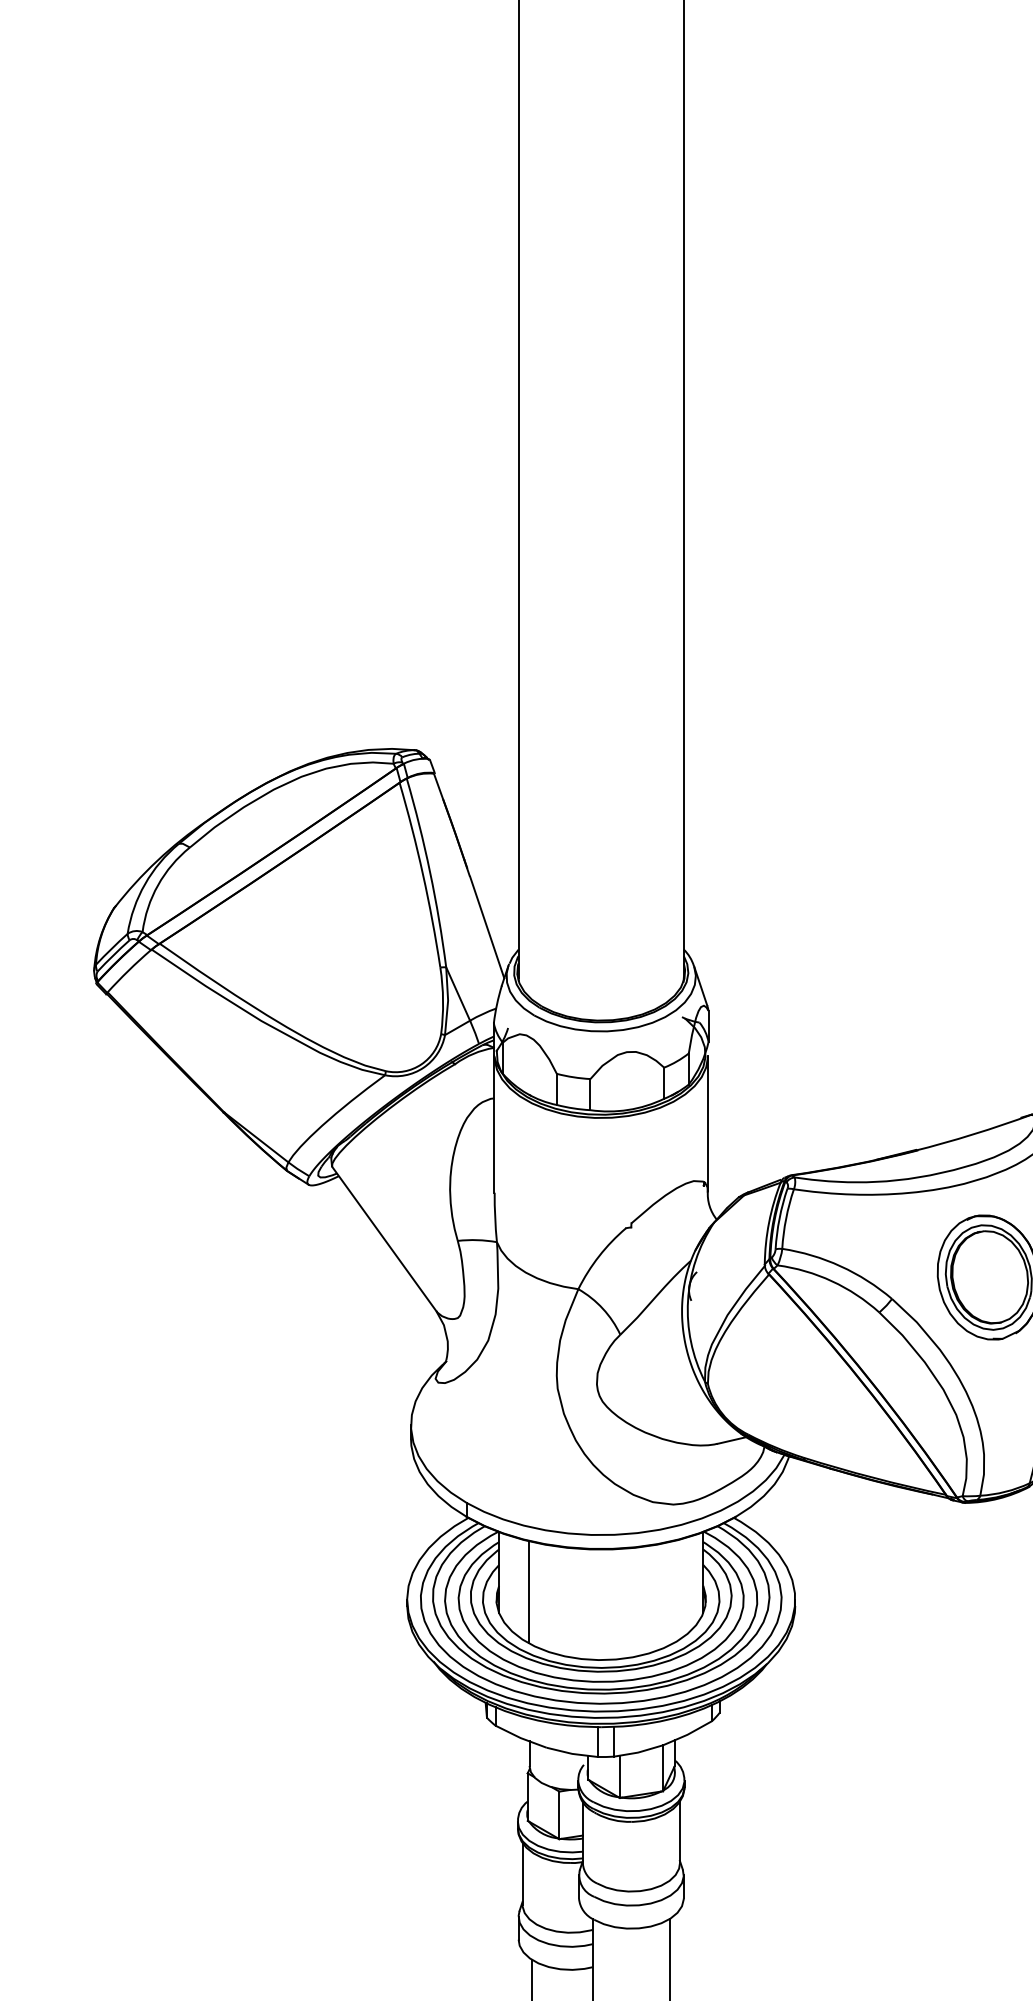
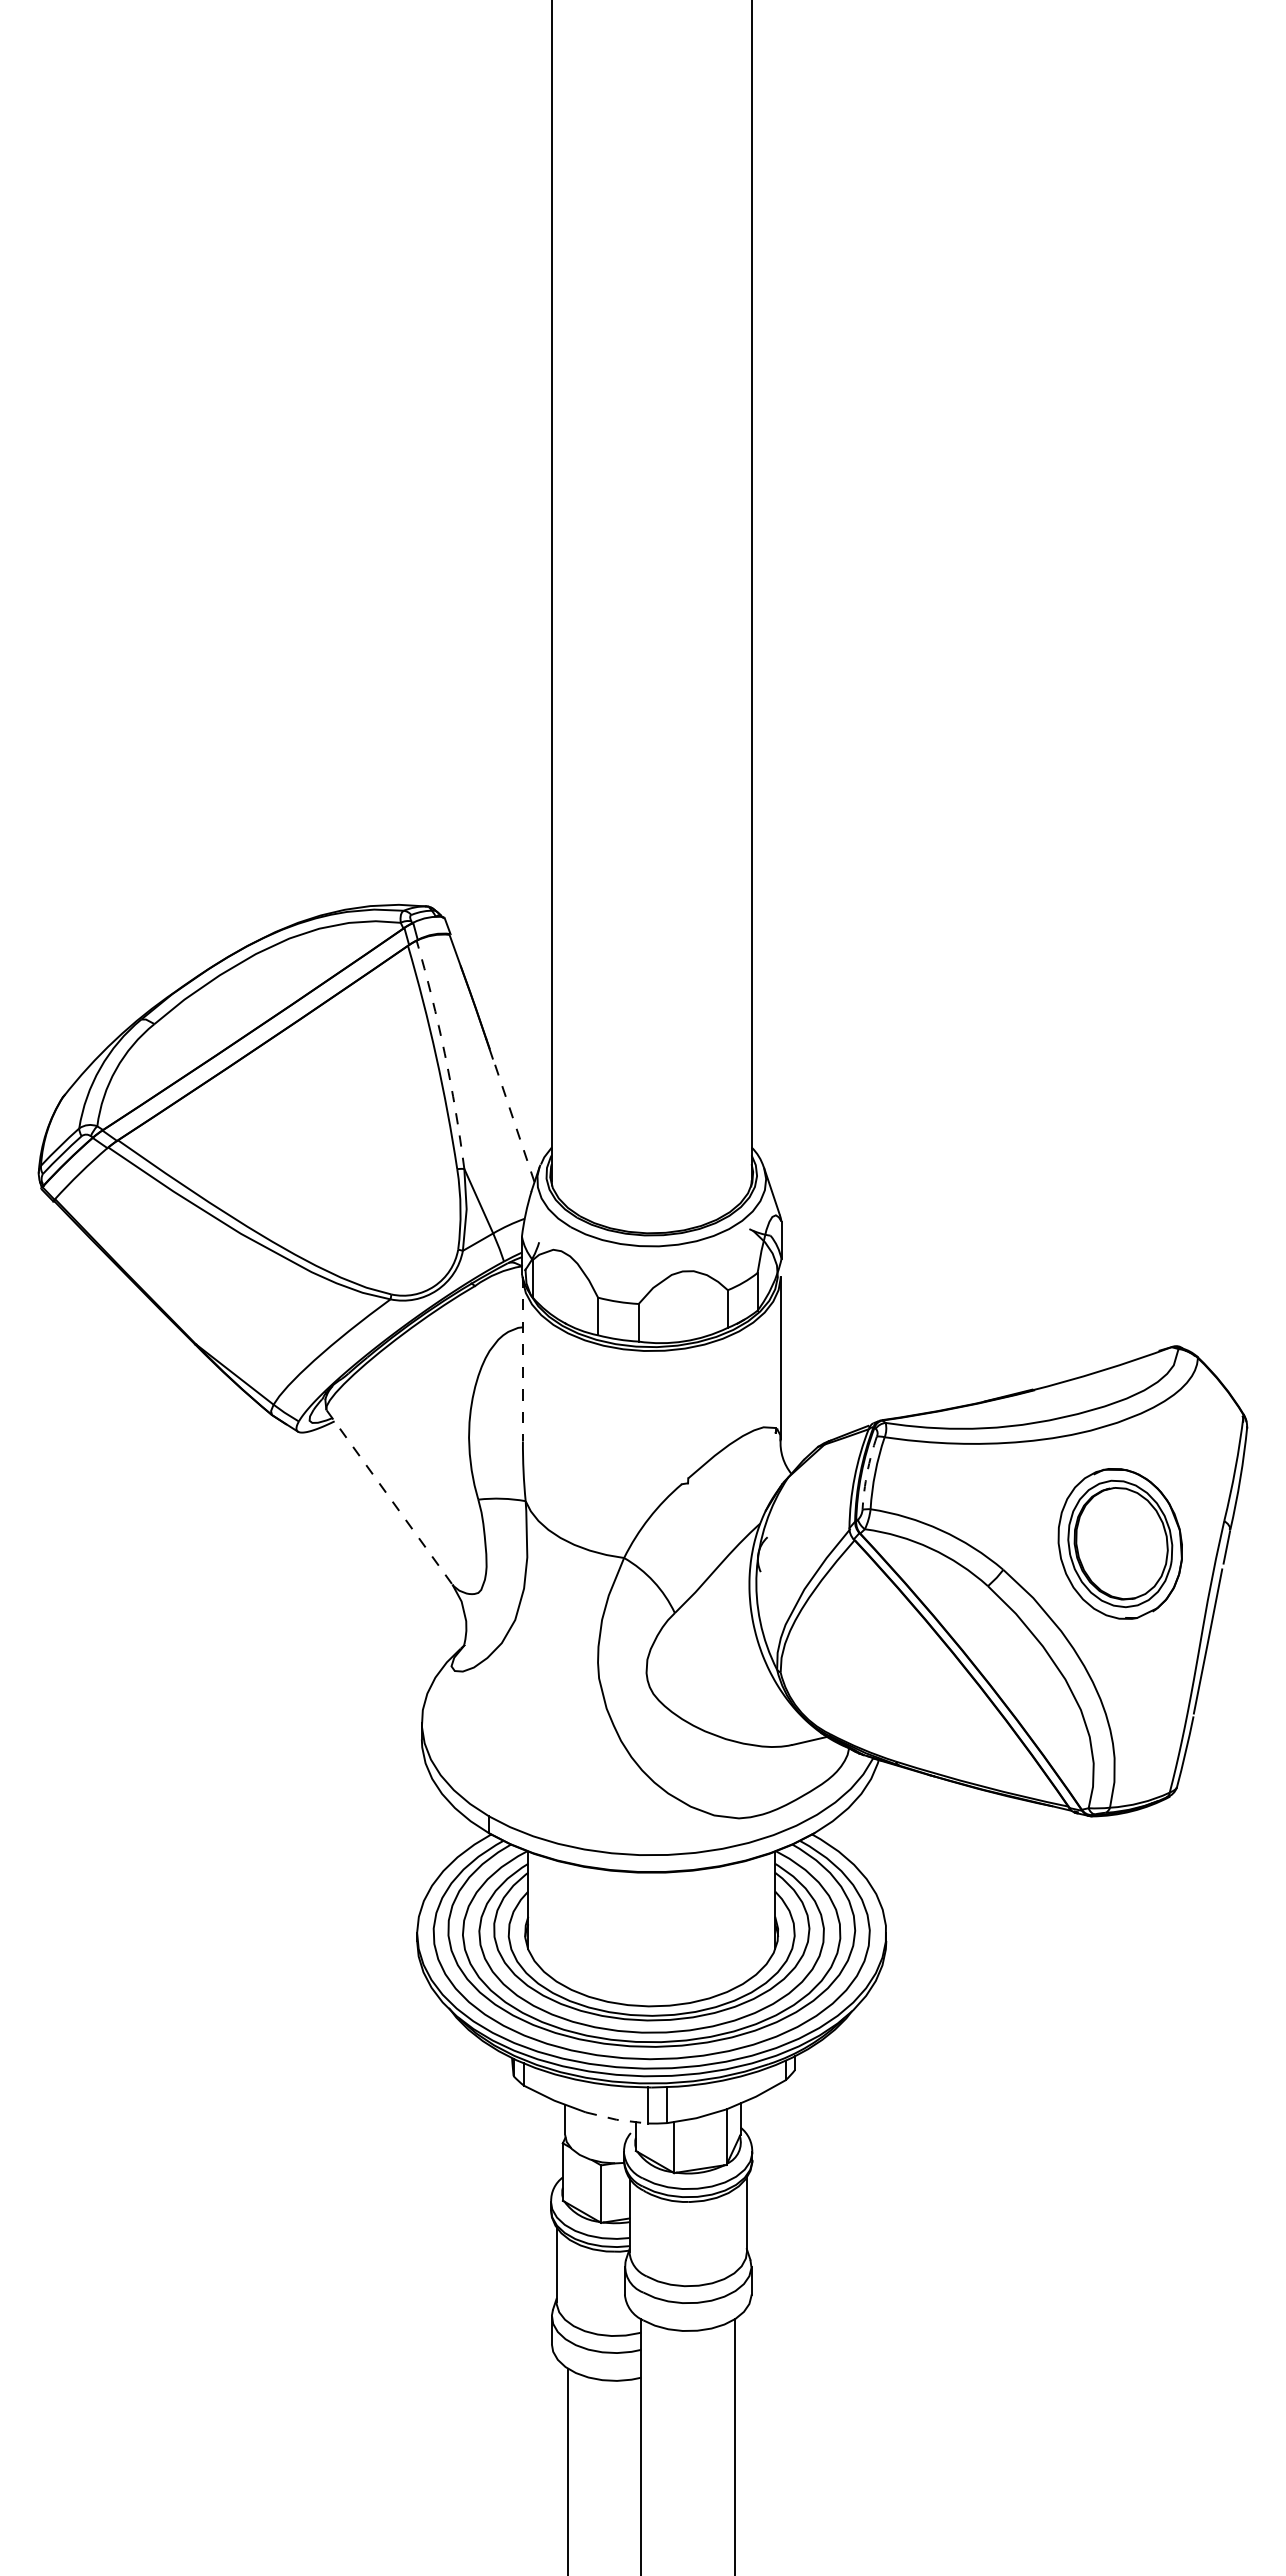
arc: (429, 871) -> (444, 1053), solid -> dashed
line: (486, 927) -> (513, 1120), solid -> dashed
line: (494, 1124) -> (522, 1359), solid -> dashed
arc: (779, 1218) -> (867, 1472), solid -> dashed
line: (384, 1239) -> (389, 1497), solid -> dashed
line: (529, 1592) -> (564, 1924), removed
line: (572, 1753) -> (616, 2119), solid -> dashed

